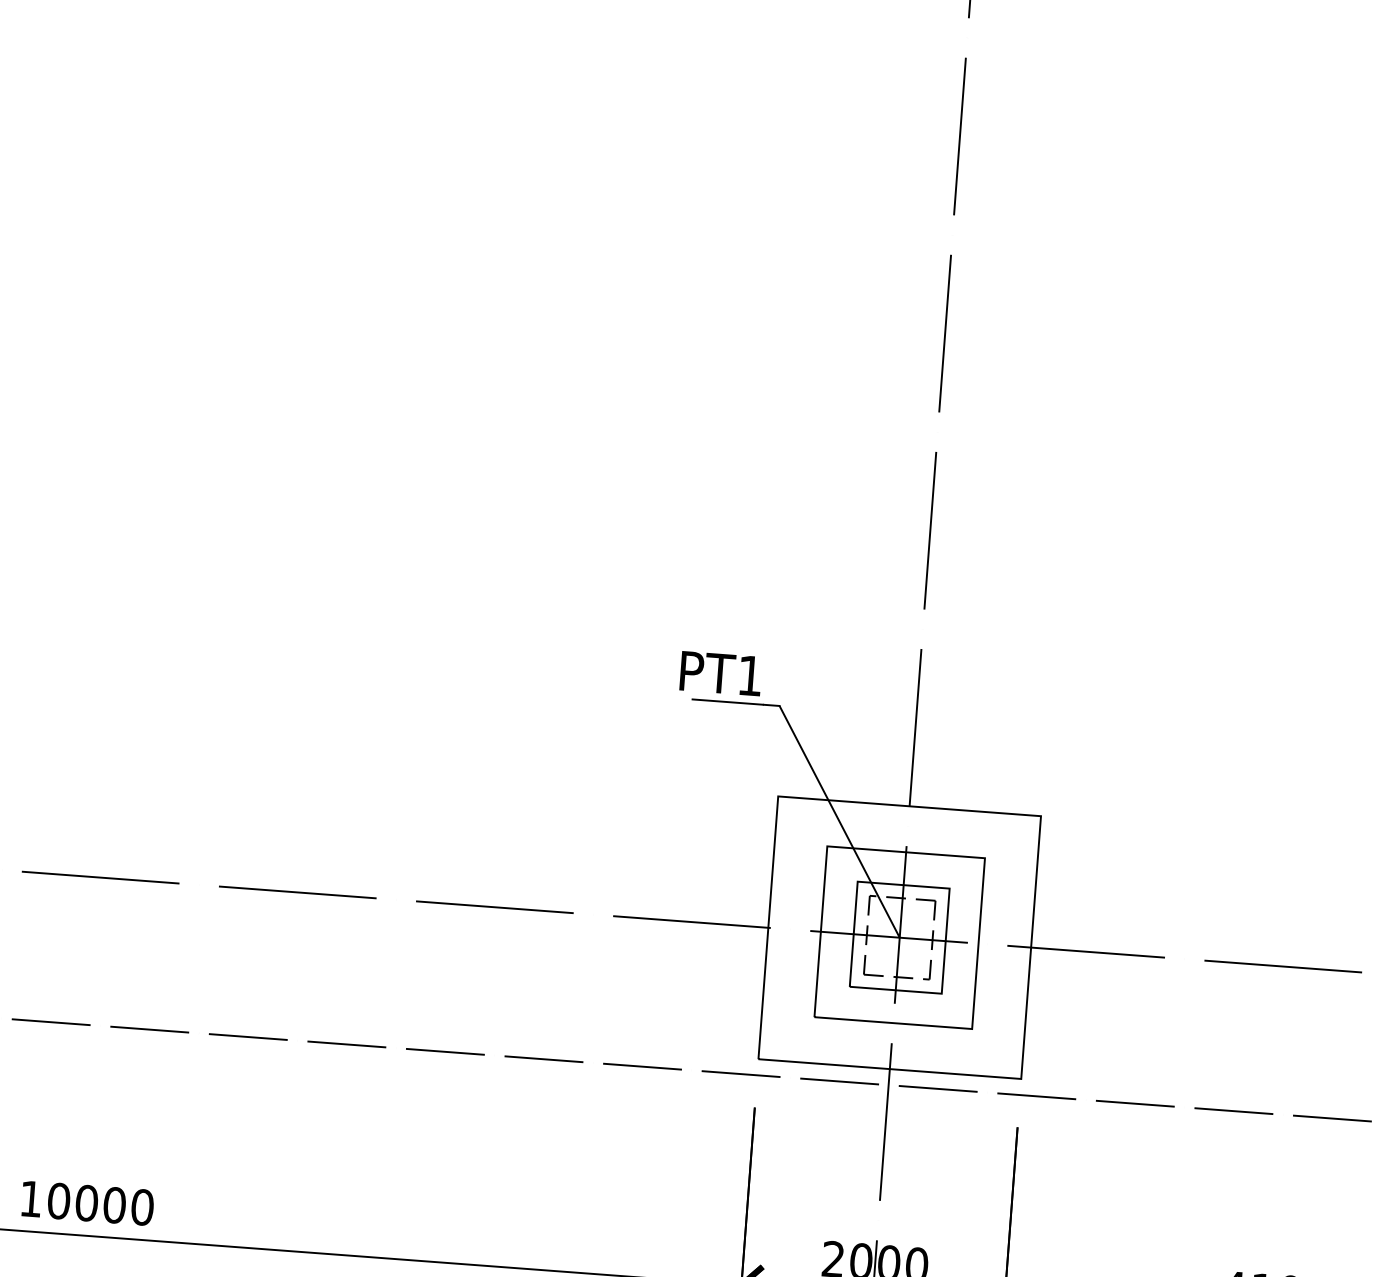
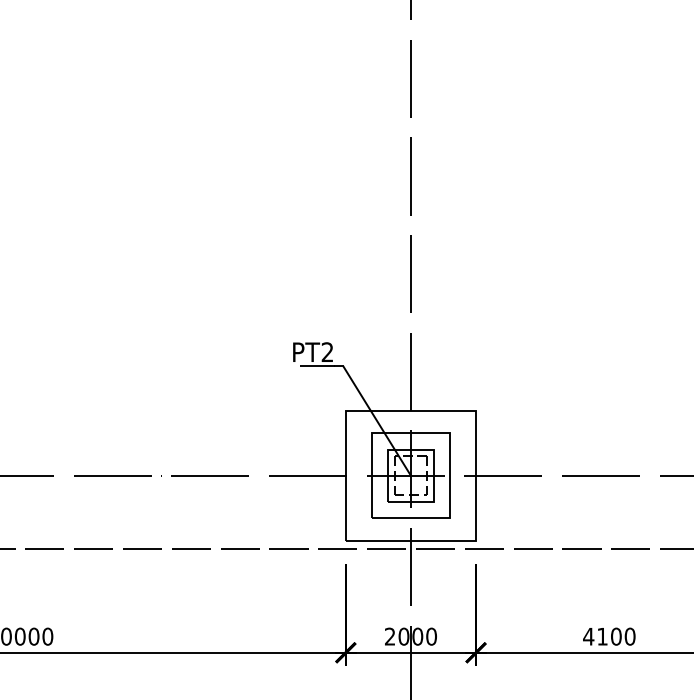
text: (750, 674) -> (327, 351), PT1 -> PT2

